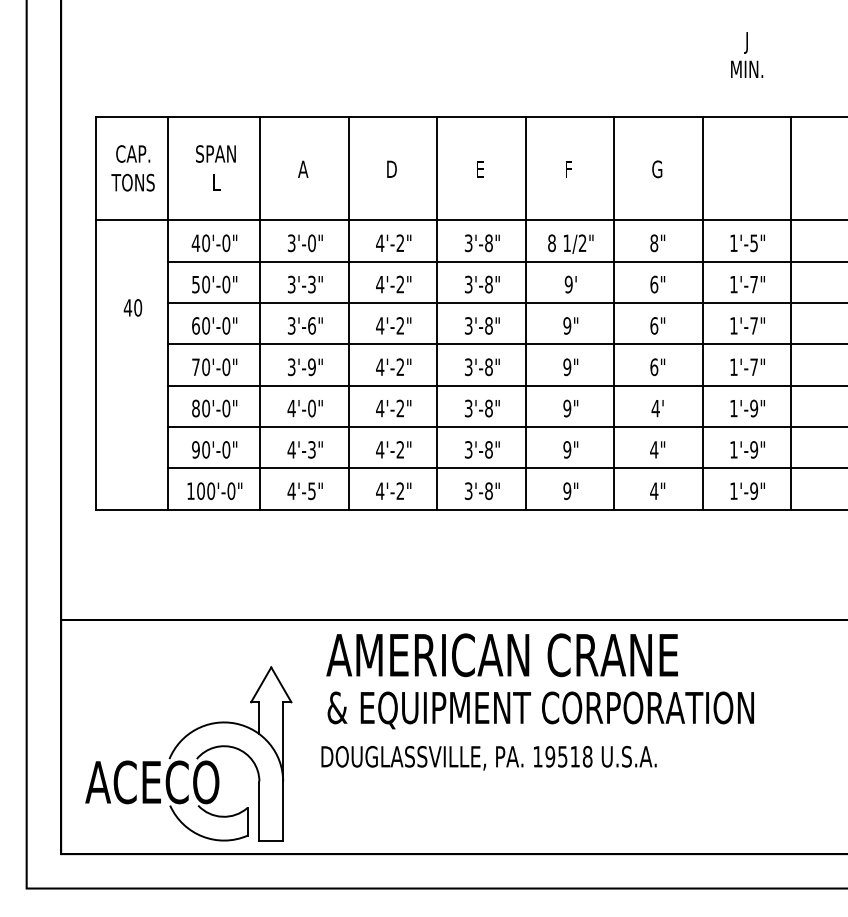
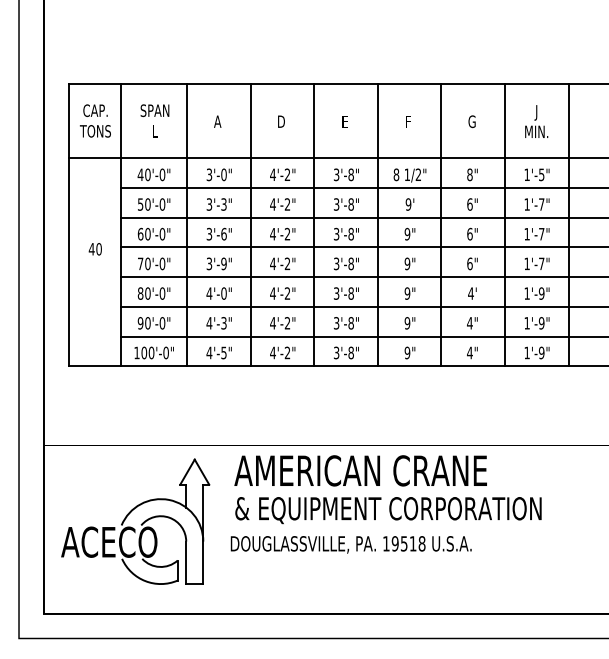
text: (746, 54) -> (536, 121), moved
text: (131, 308) -> (94, 249), moved
part: (188, 753) -> (135, 521), moved

